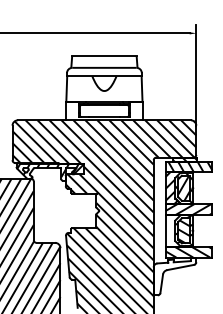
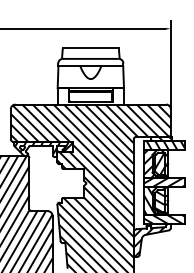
hatch: (177, 230) -> (154, 200), added
hatch: (172, 275) -> (150, 239), added

